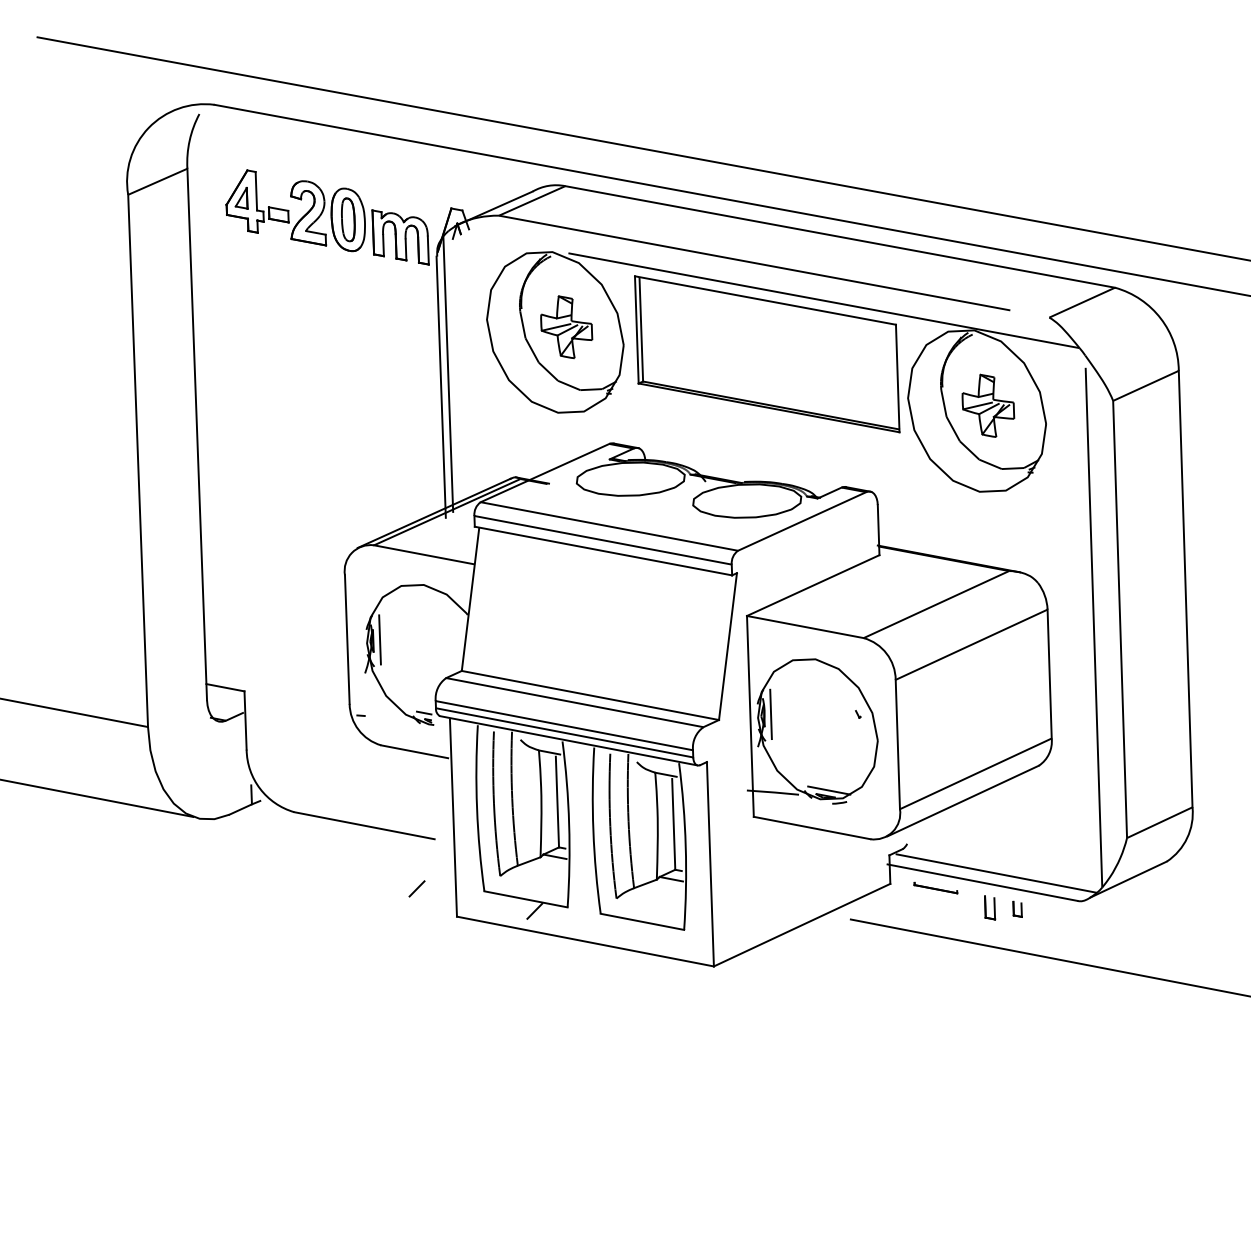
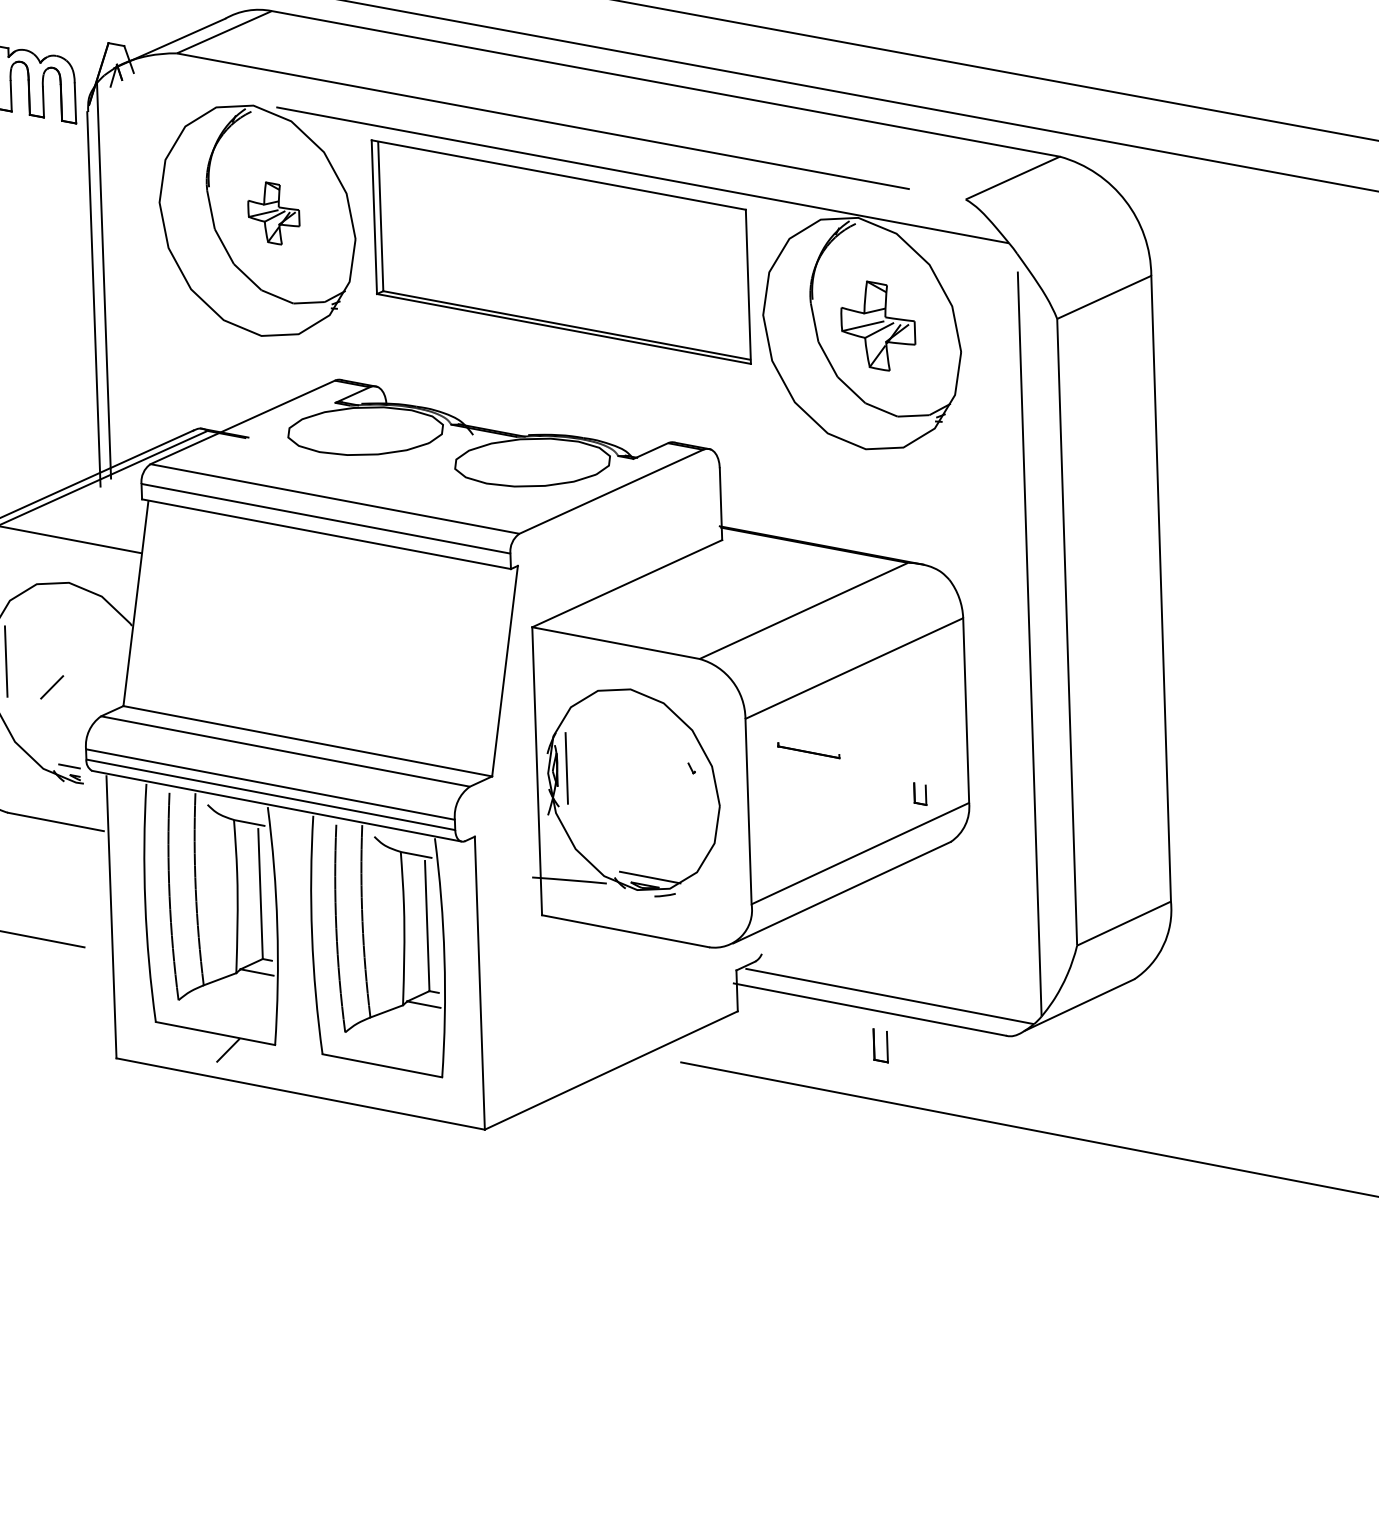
part: (566, 327) -> (273, 213), size x0.7
part: (935, 887) -> (808, 749), moved
line: (416, 888) -> (51, 686), moved
part: (1017, 908) -> (920, 792), moved

